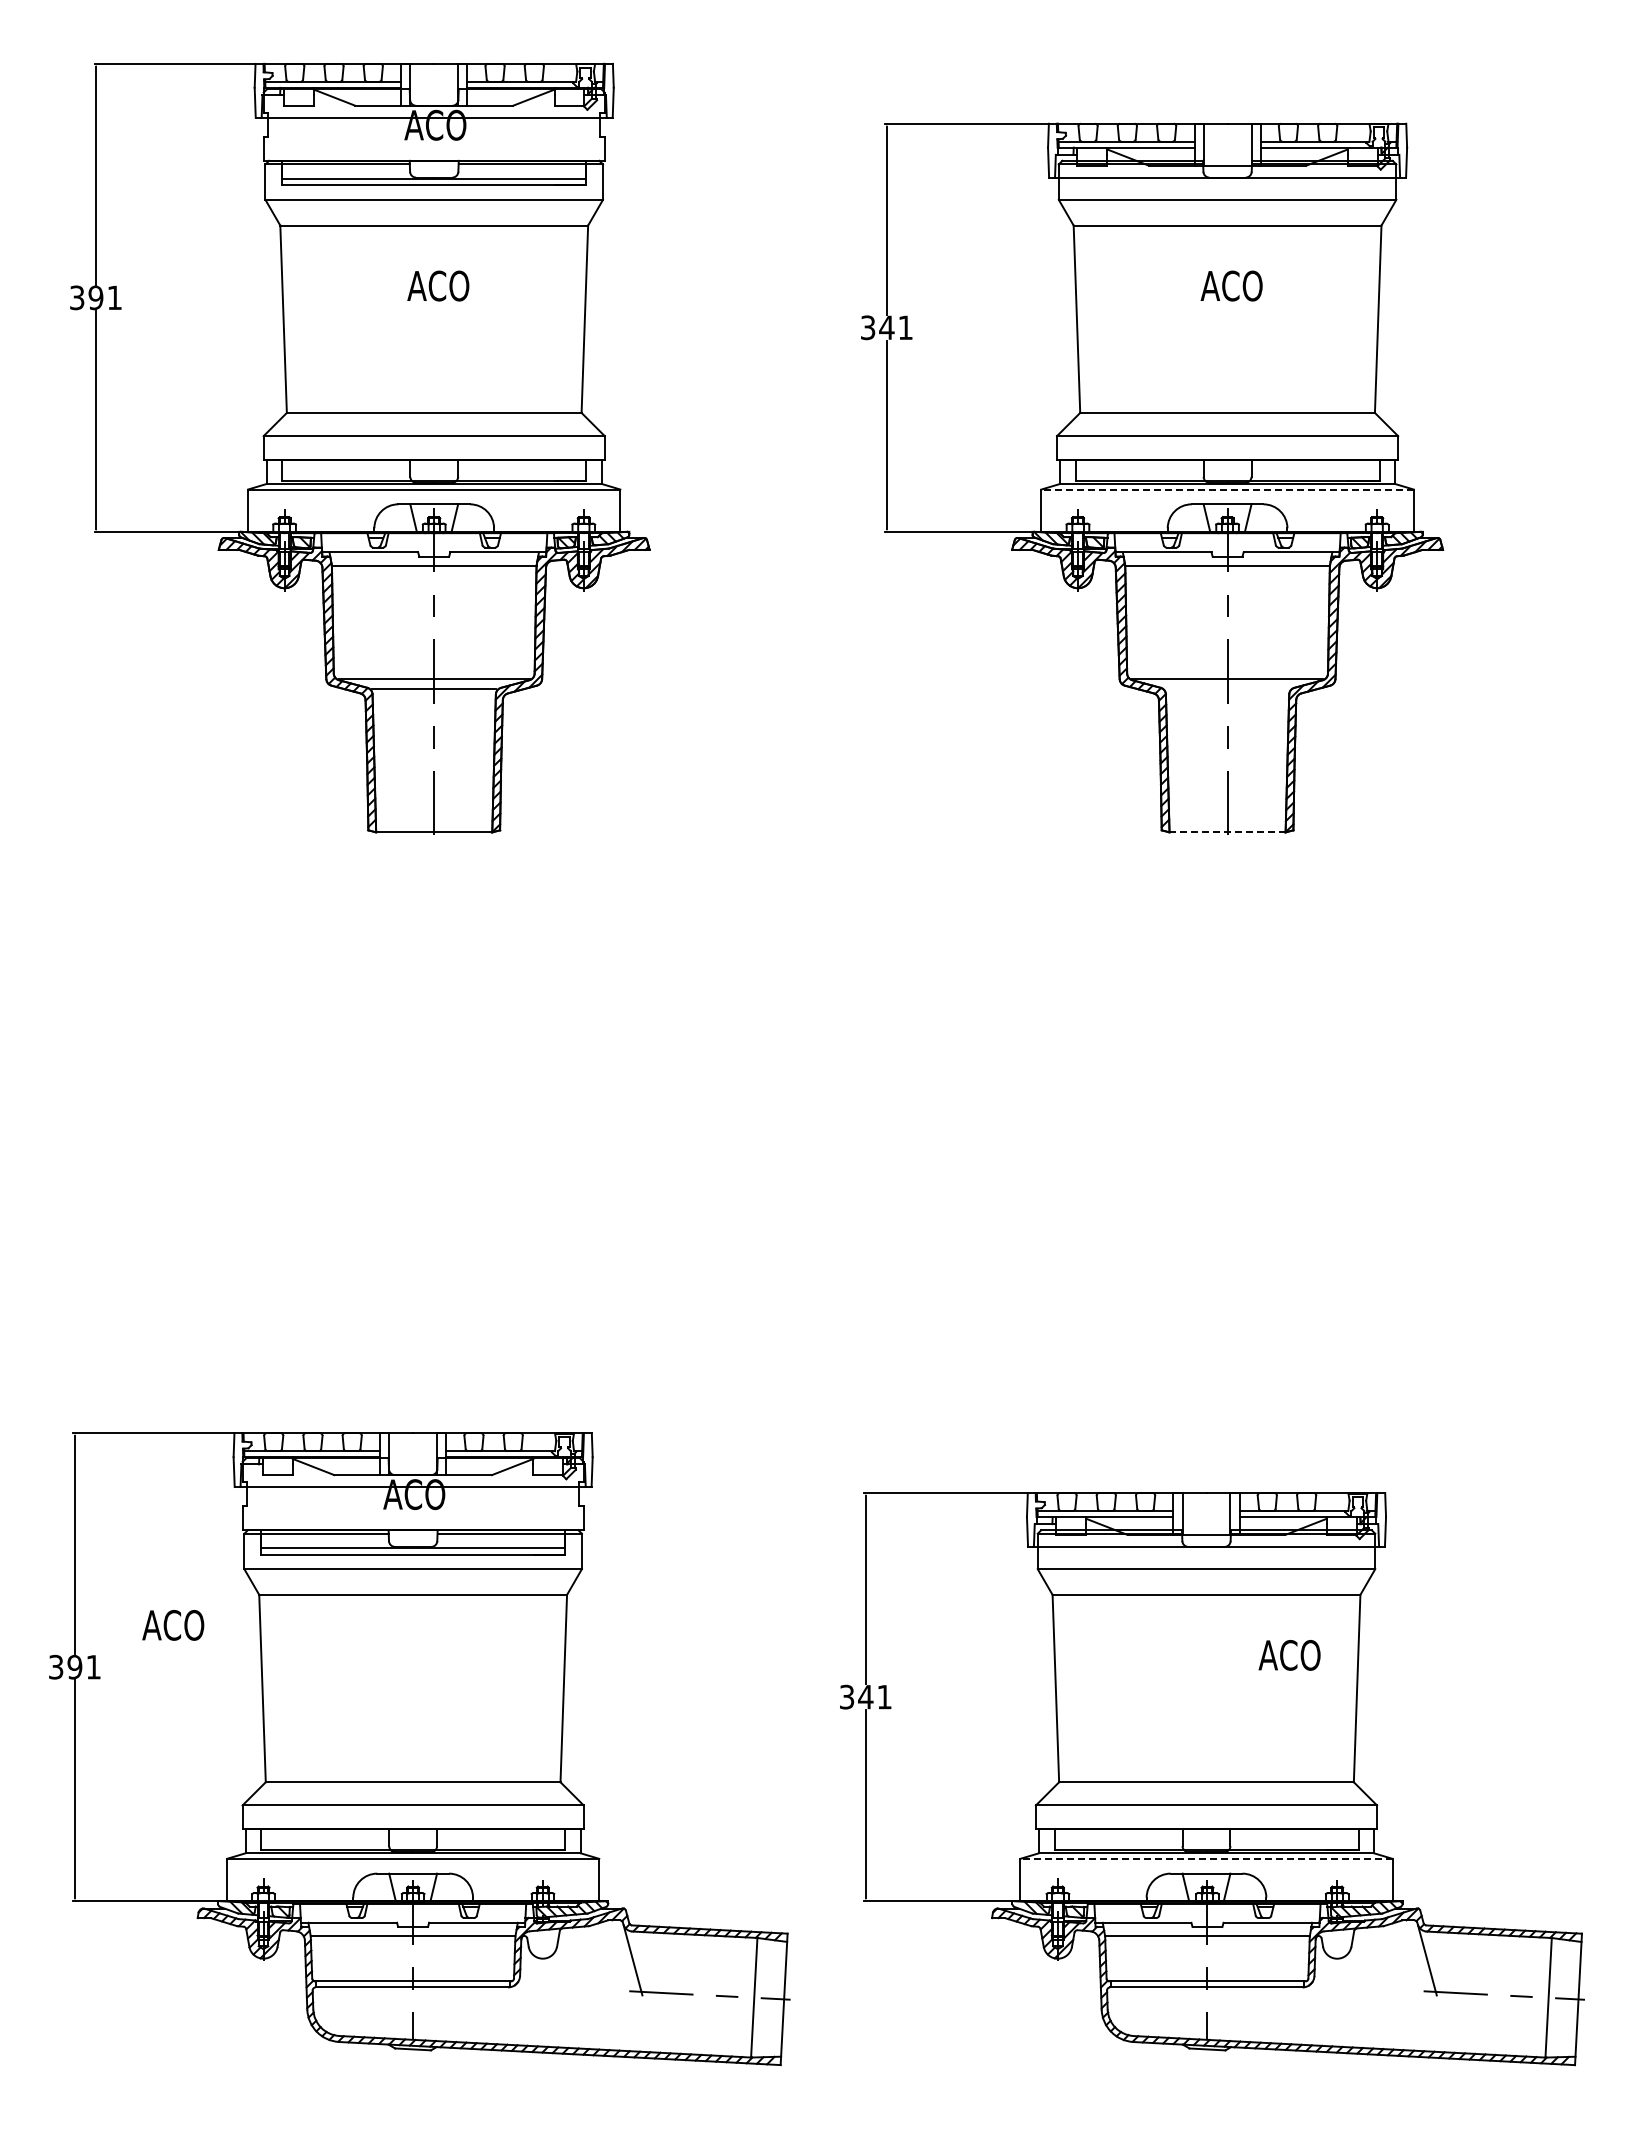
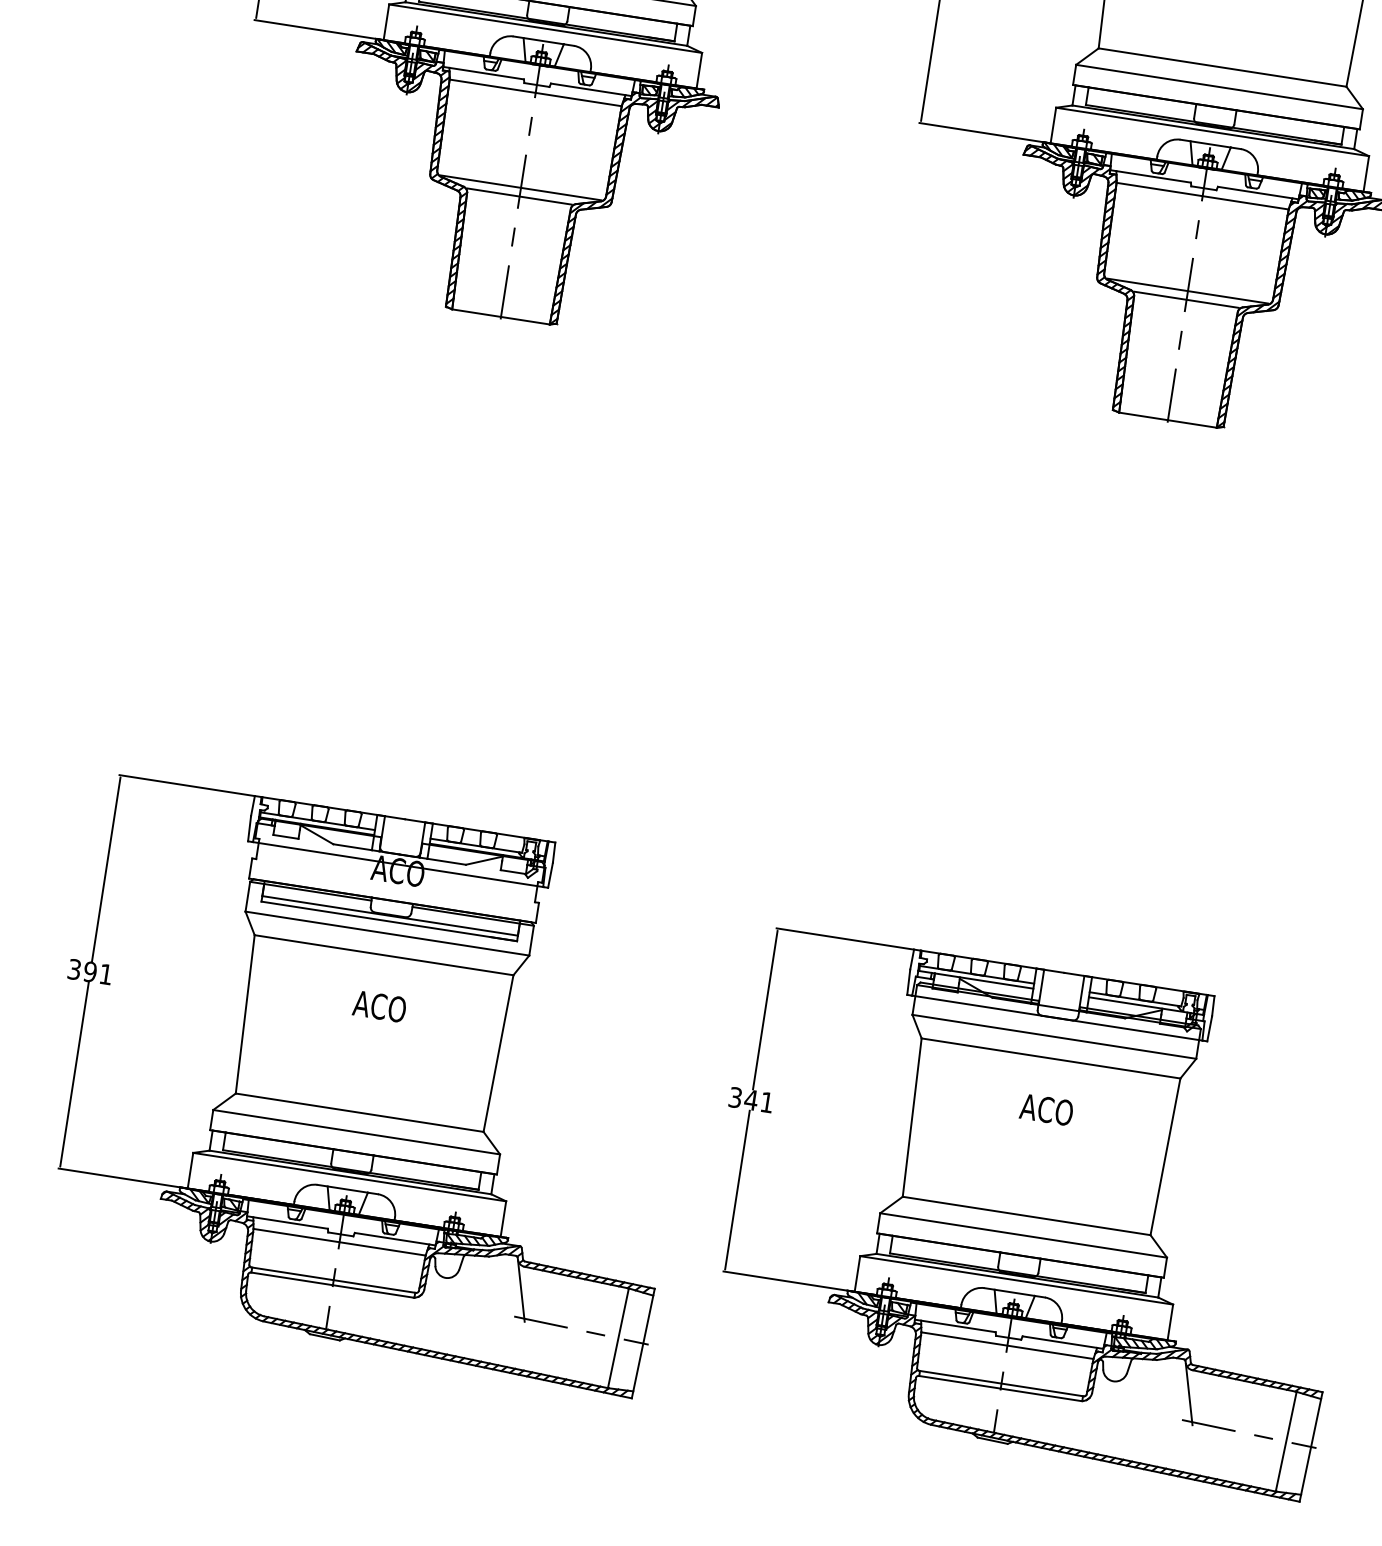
line: (1227, 489) -> (1212, 131), dashed -> solid
line: (1227, 689) -> (1186, 300), added
line: (1227, 832) -> (1167, 420), dashed -> solid
text: (173, 1625) -> (379, 1006), moved
text: (1289, 1655) -> (1046, 1109), moved
line: (1206, 1858) -> (1016, 1280), dashed -> solid

